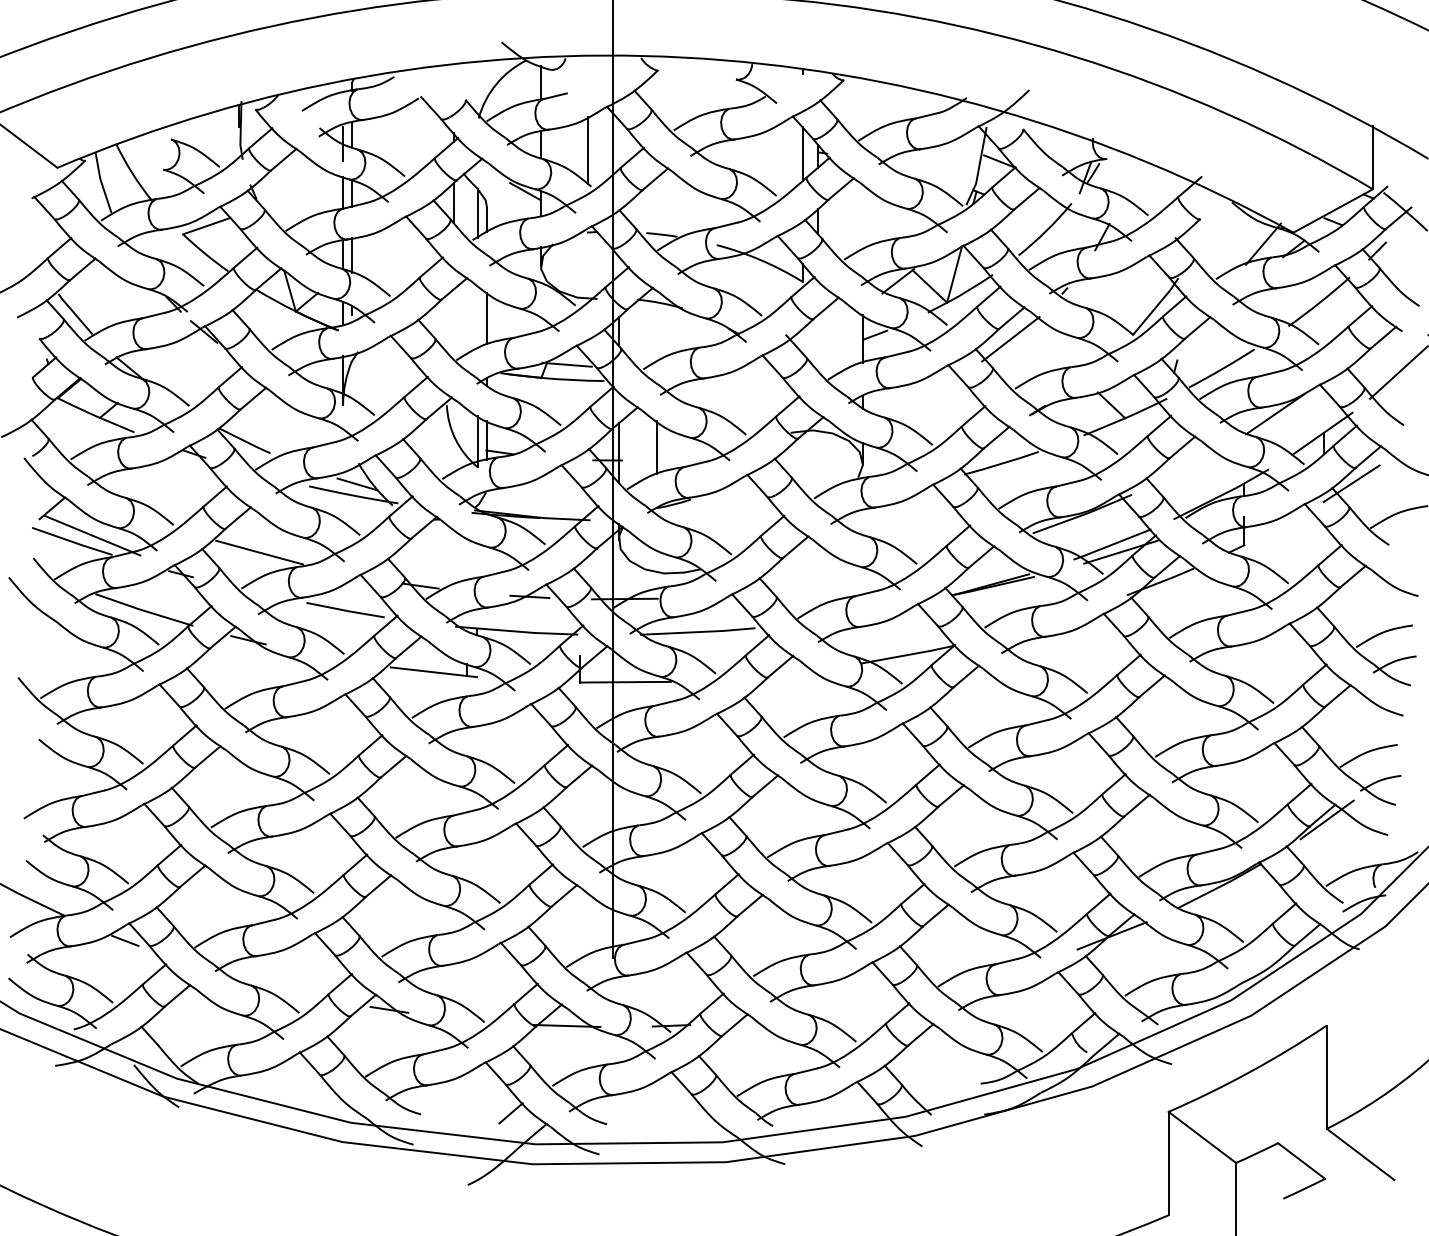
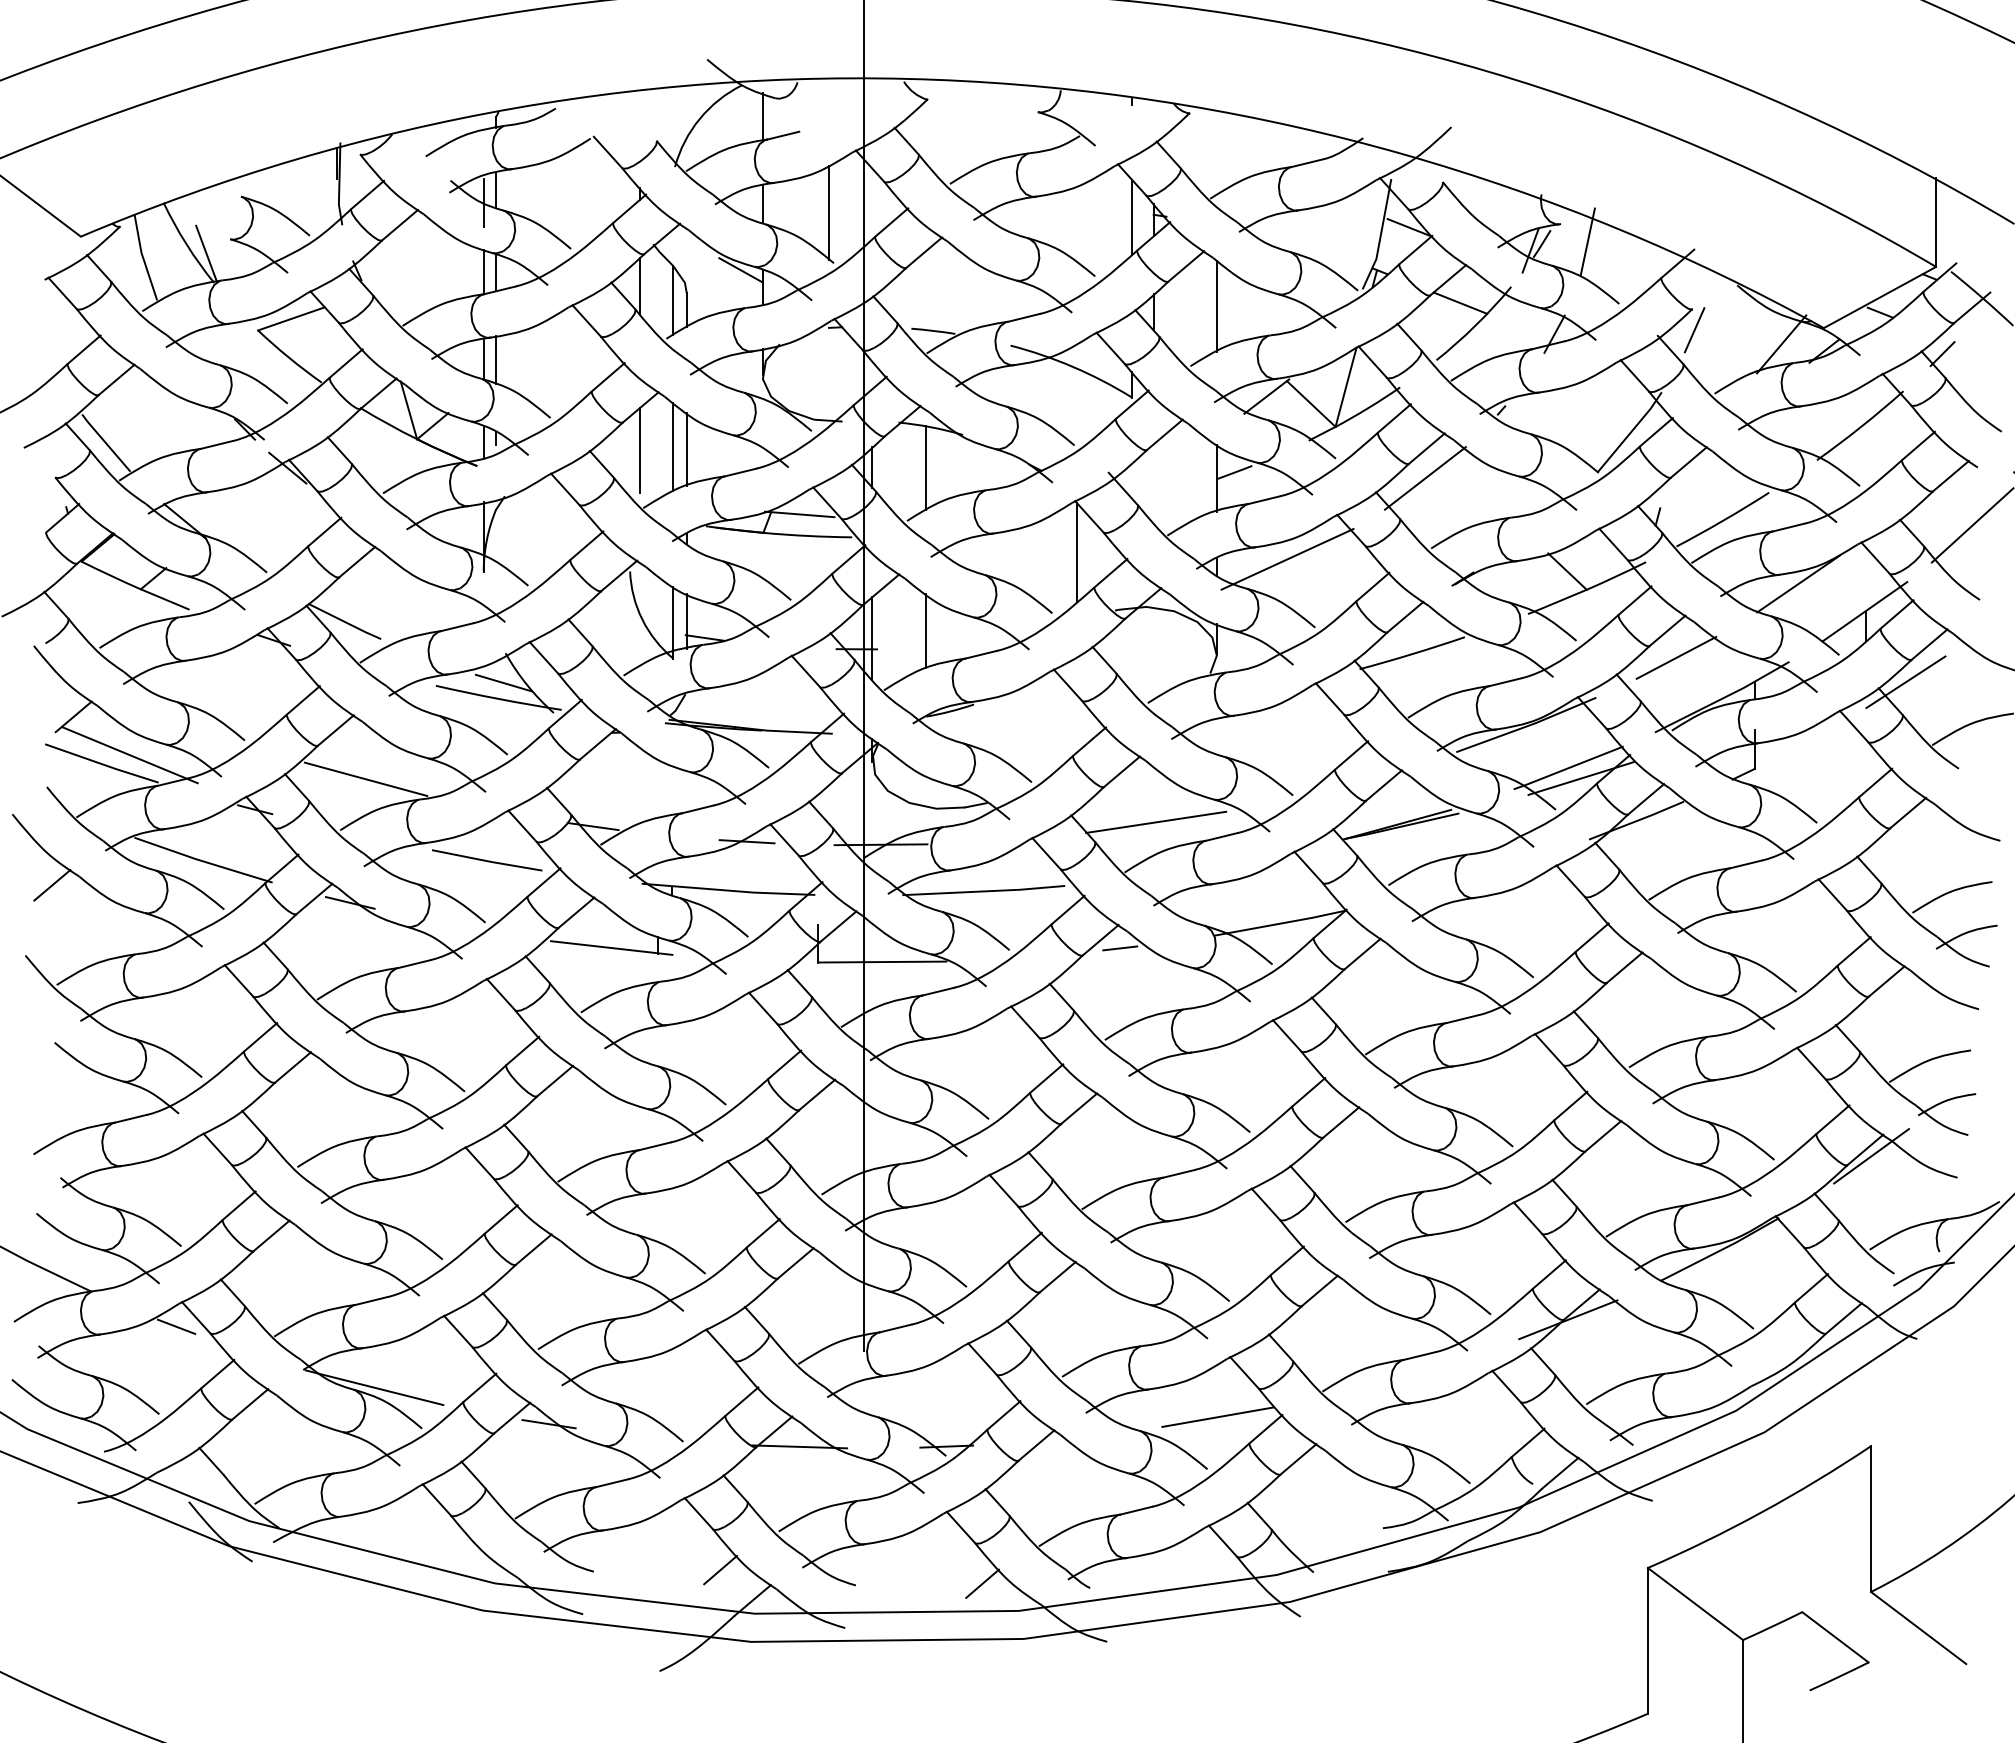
line: (1125, 171) -> (1587, 241), added
line: (146, 179) -> (206, 253), added
line: (1035, 214) -> (1460, 302), added
line: (862, 217) -> (1216, 306), added
line: (1201, 234) -> (1694, 330), added
line: (477, 316) -> (673, 446), added
line: (454, 319) -> (640, 450), added
line: (657, 332) -> (926, 468), added
line: (764, 391) -> (1077, 552), added
line: (913, 396) -> (1287, 558), added
line: (1188, 466) -> (1676, 657), added
line: (820, 582) -> (1156, 821), added
line: (37, 627) -> (52, 885), added
line: (794, 672) -> (1120, 948), added
line: (265, 983) -> (374, 1387), added
line: (863, 1004) -> (1217, 1416), added
line: (696, 1122) -> (982, 1583), added

